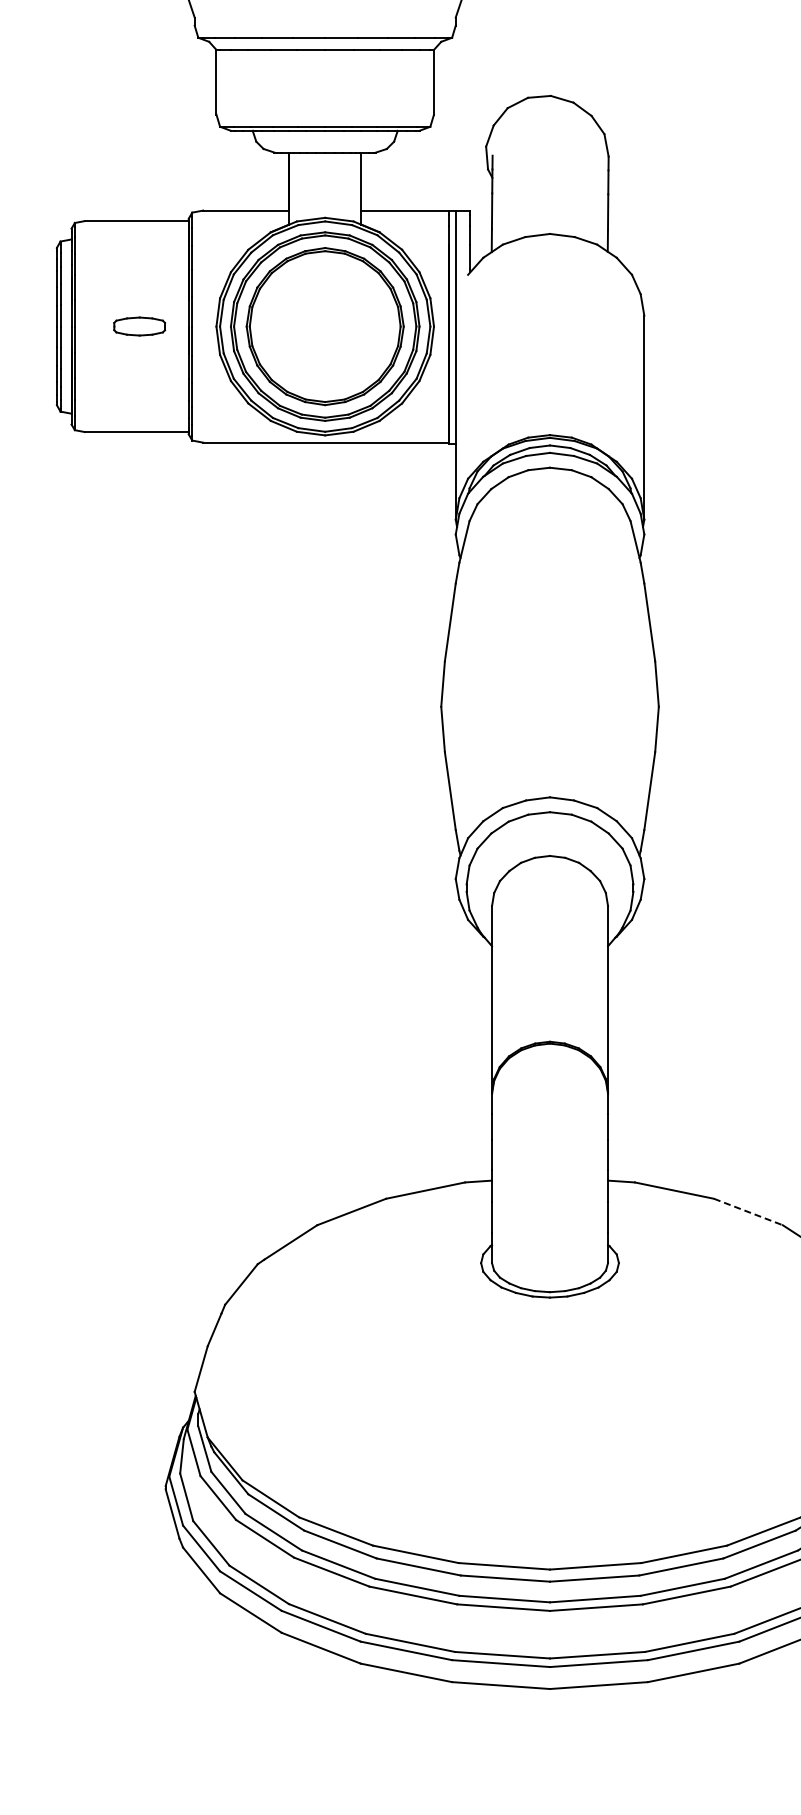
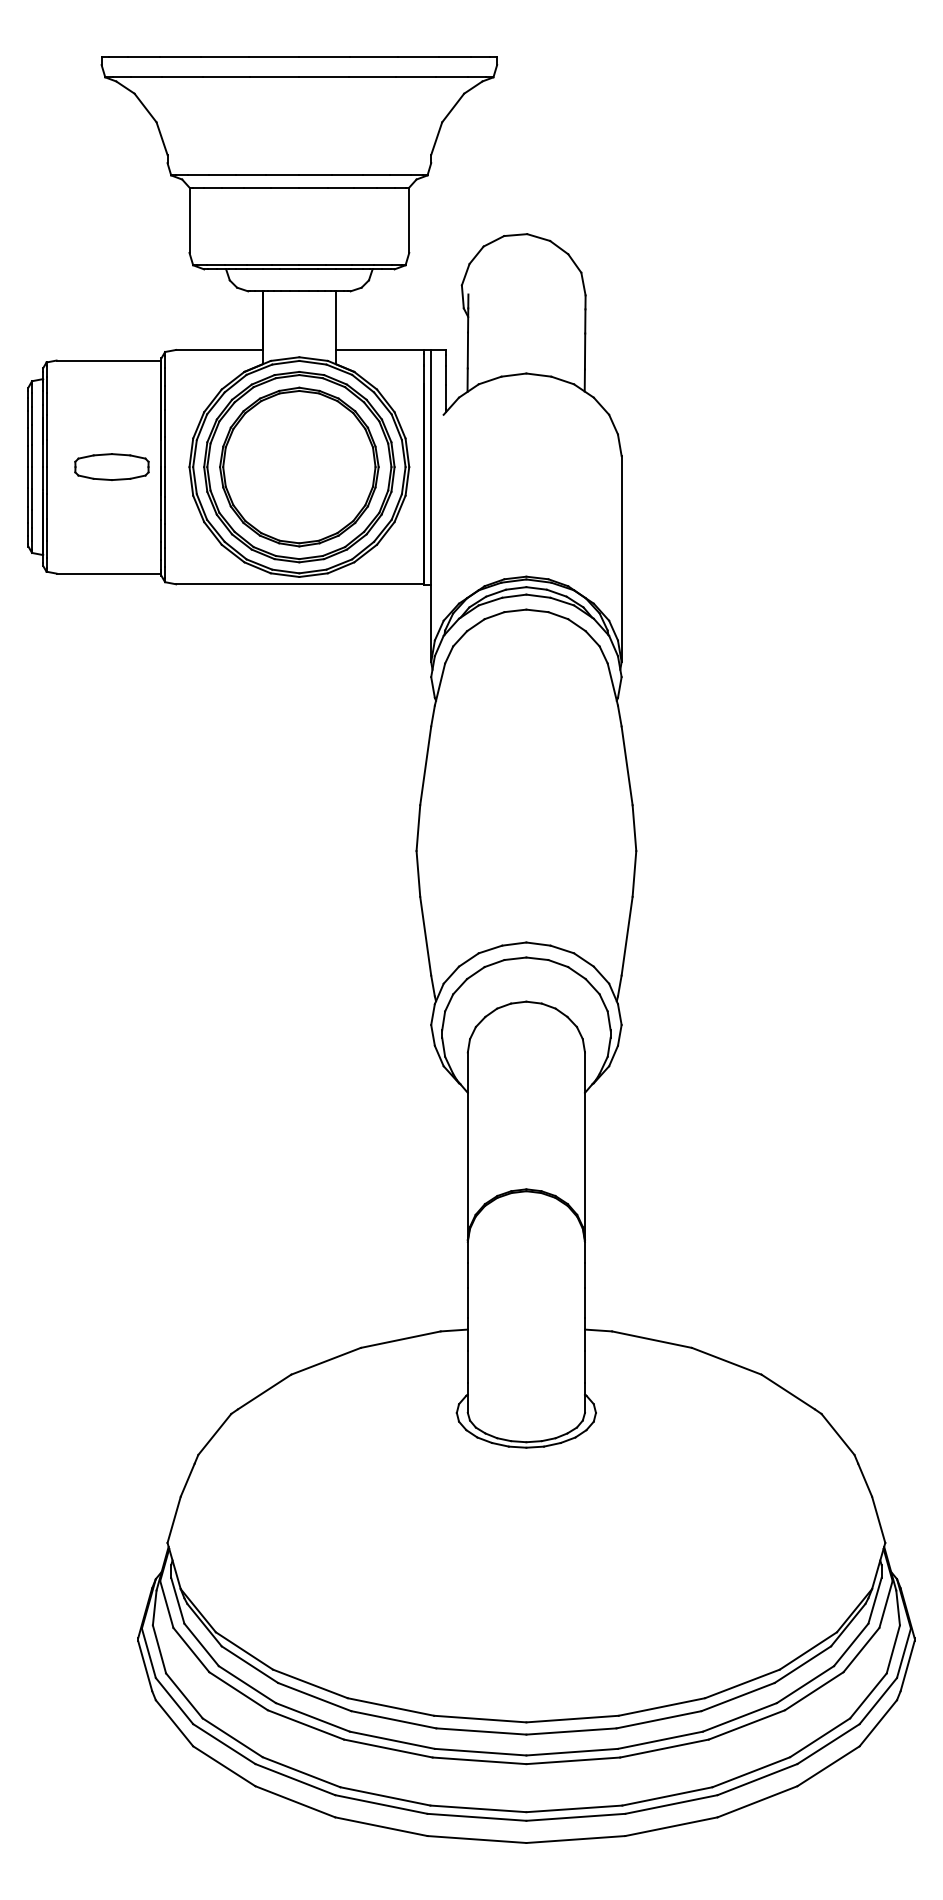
part: (139, 326) -> (111, 466), size x1.43
line: (749, 1212) -> (727, 1361), dashed -> solid

